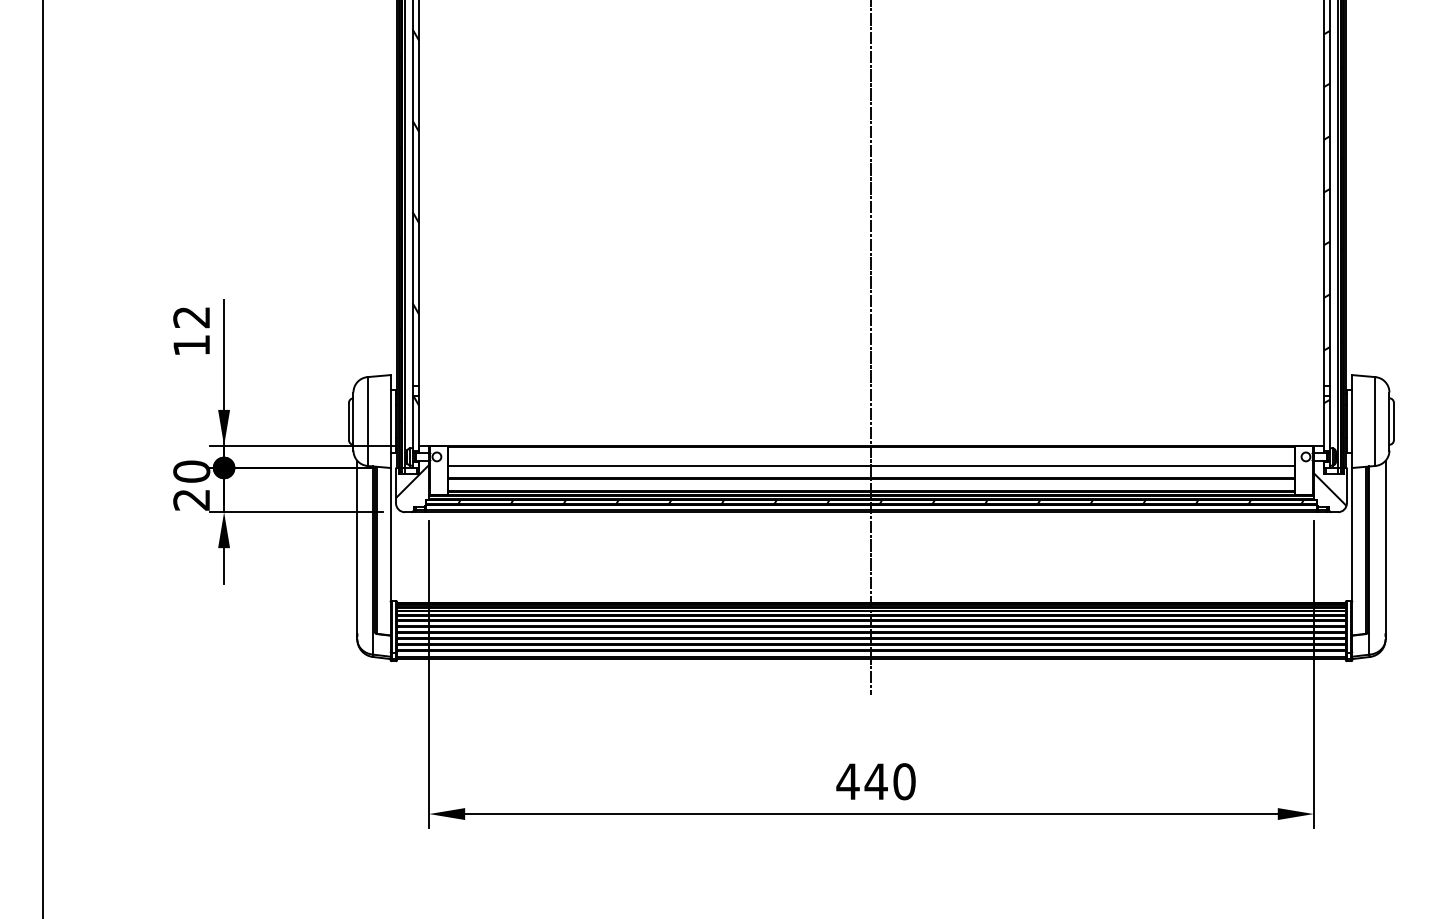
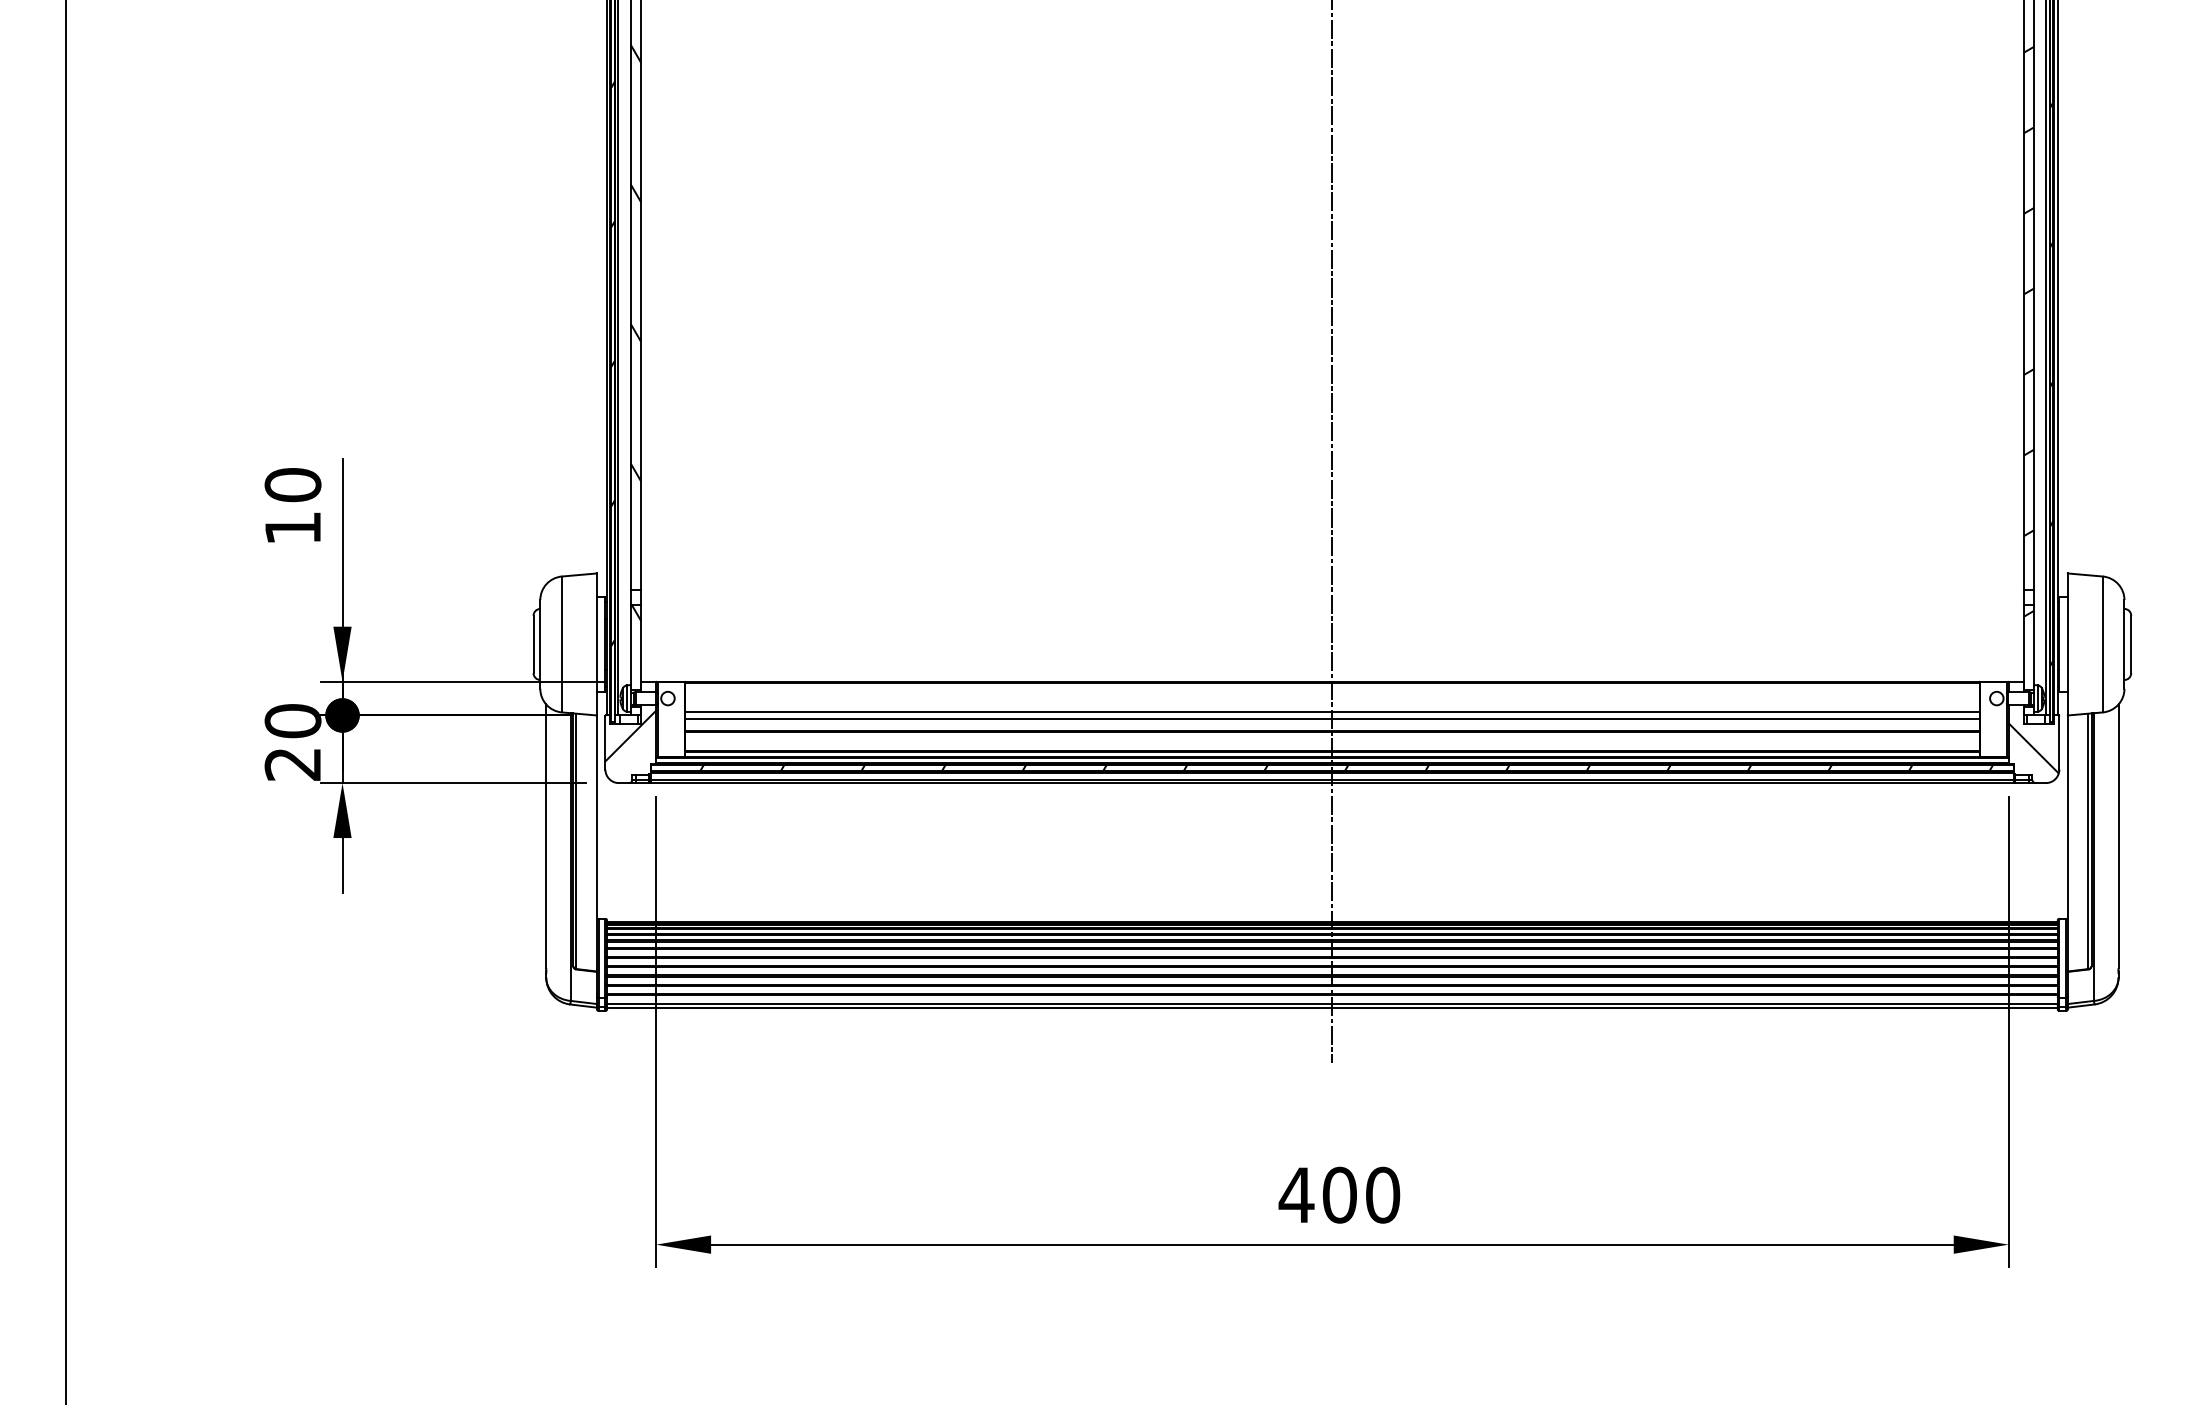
text: (191, 317) -> (292, 485), 12 -> 10
line: (870, 470) -> (1330, 719), added
text: (875, 781) -> (1338, 1194), 440 -> 400

